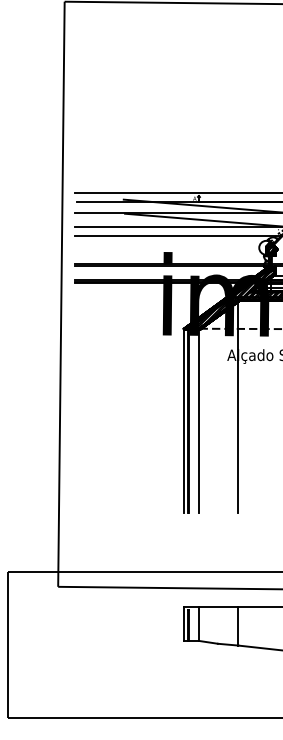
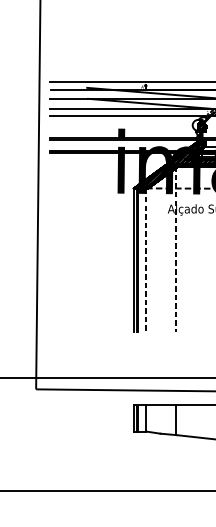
line: (238, 406) -> (176, 248), solid -> dashed
line: (199, 420) -> (146, 259), solid -> dashed

